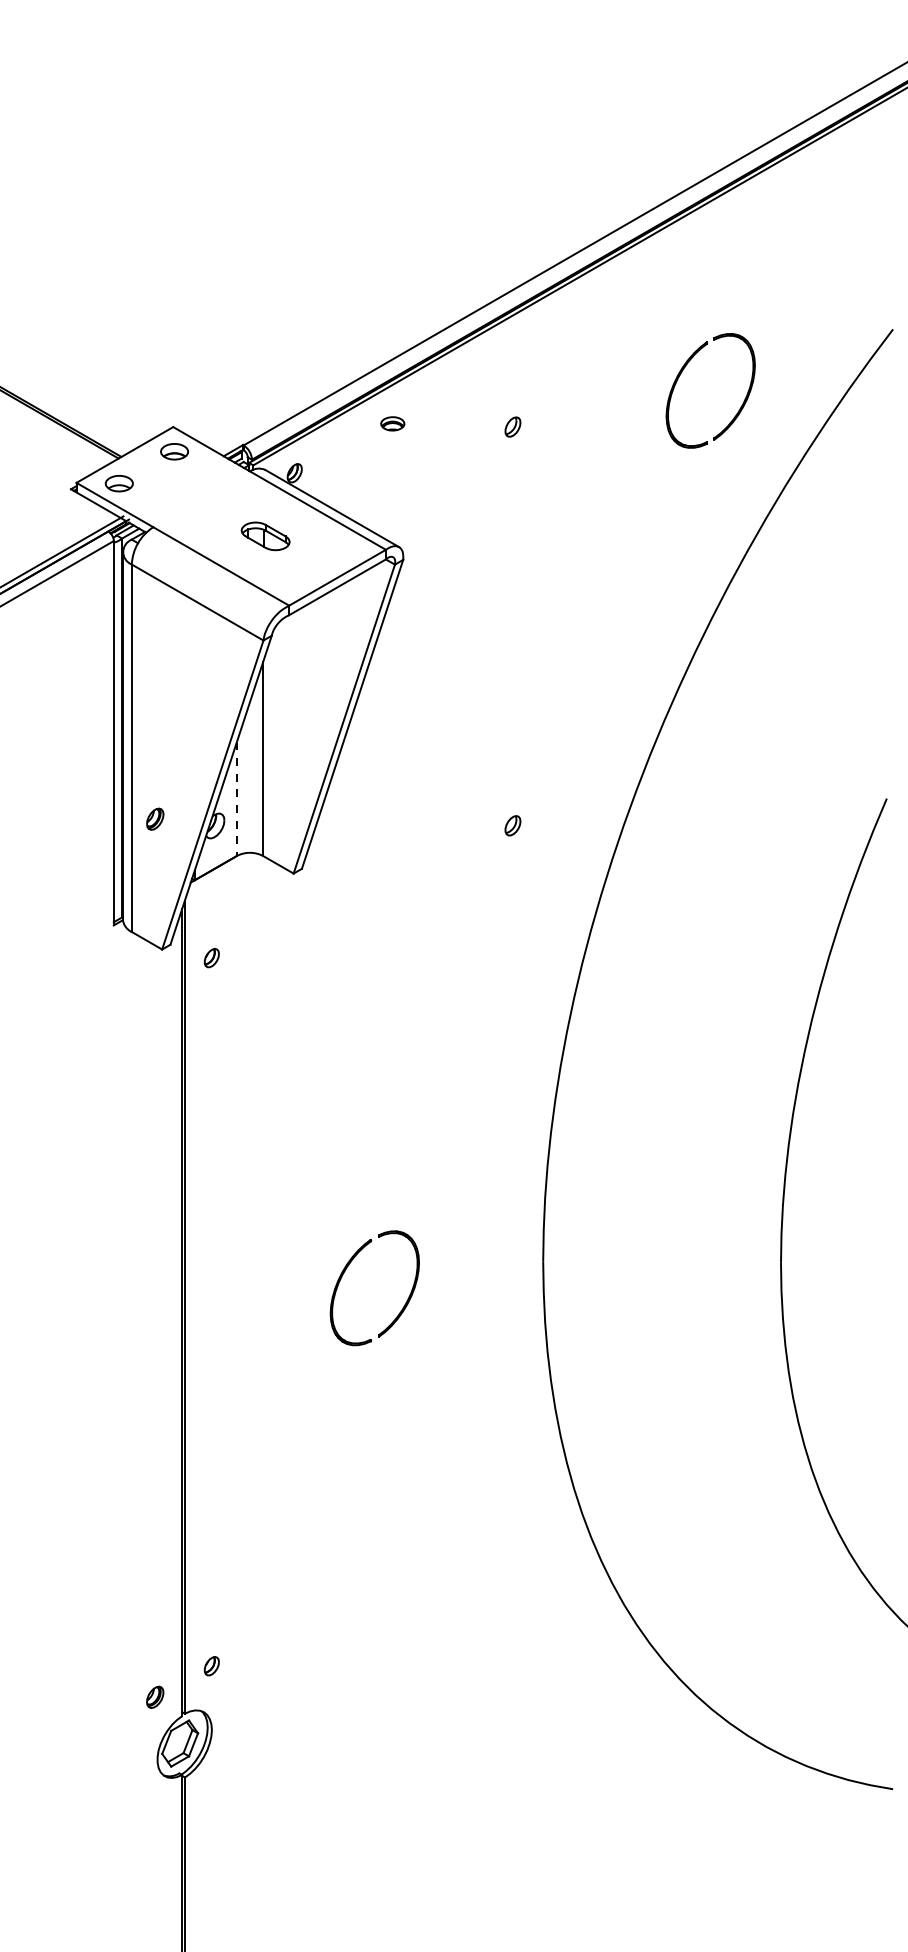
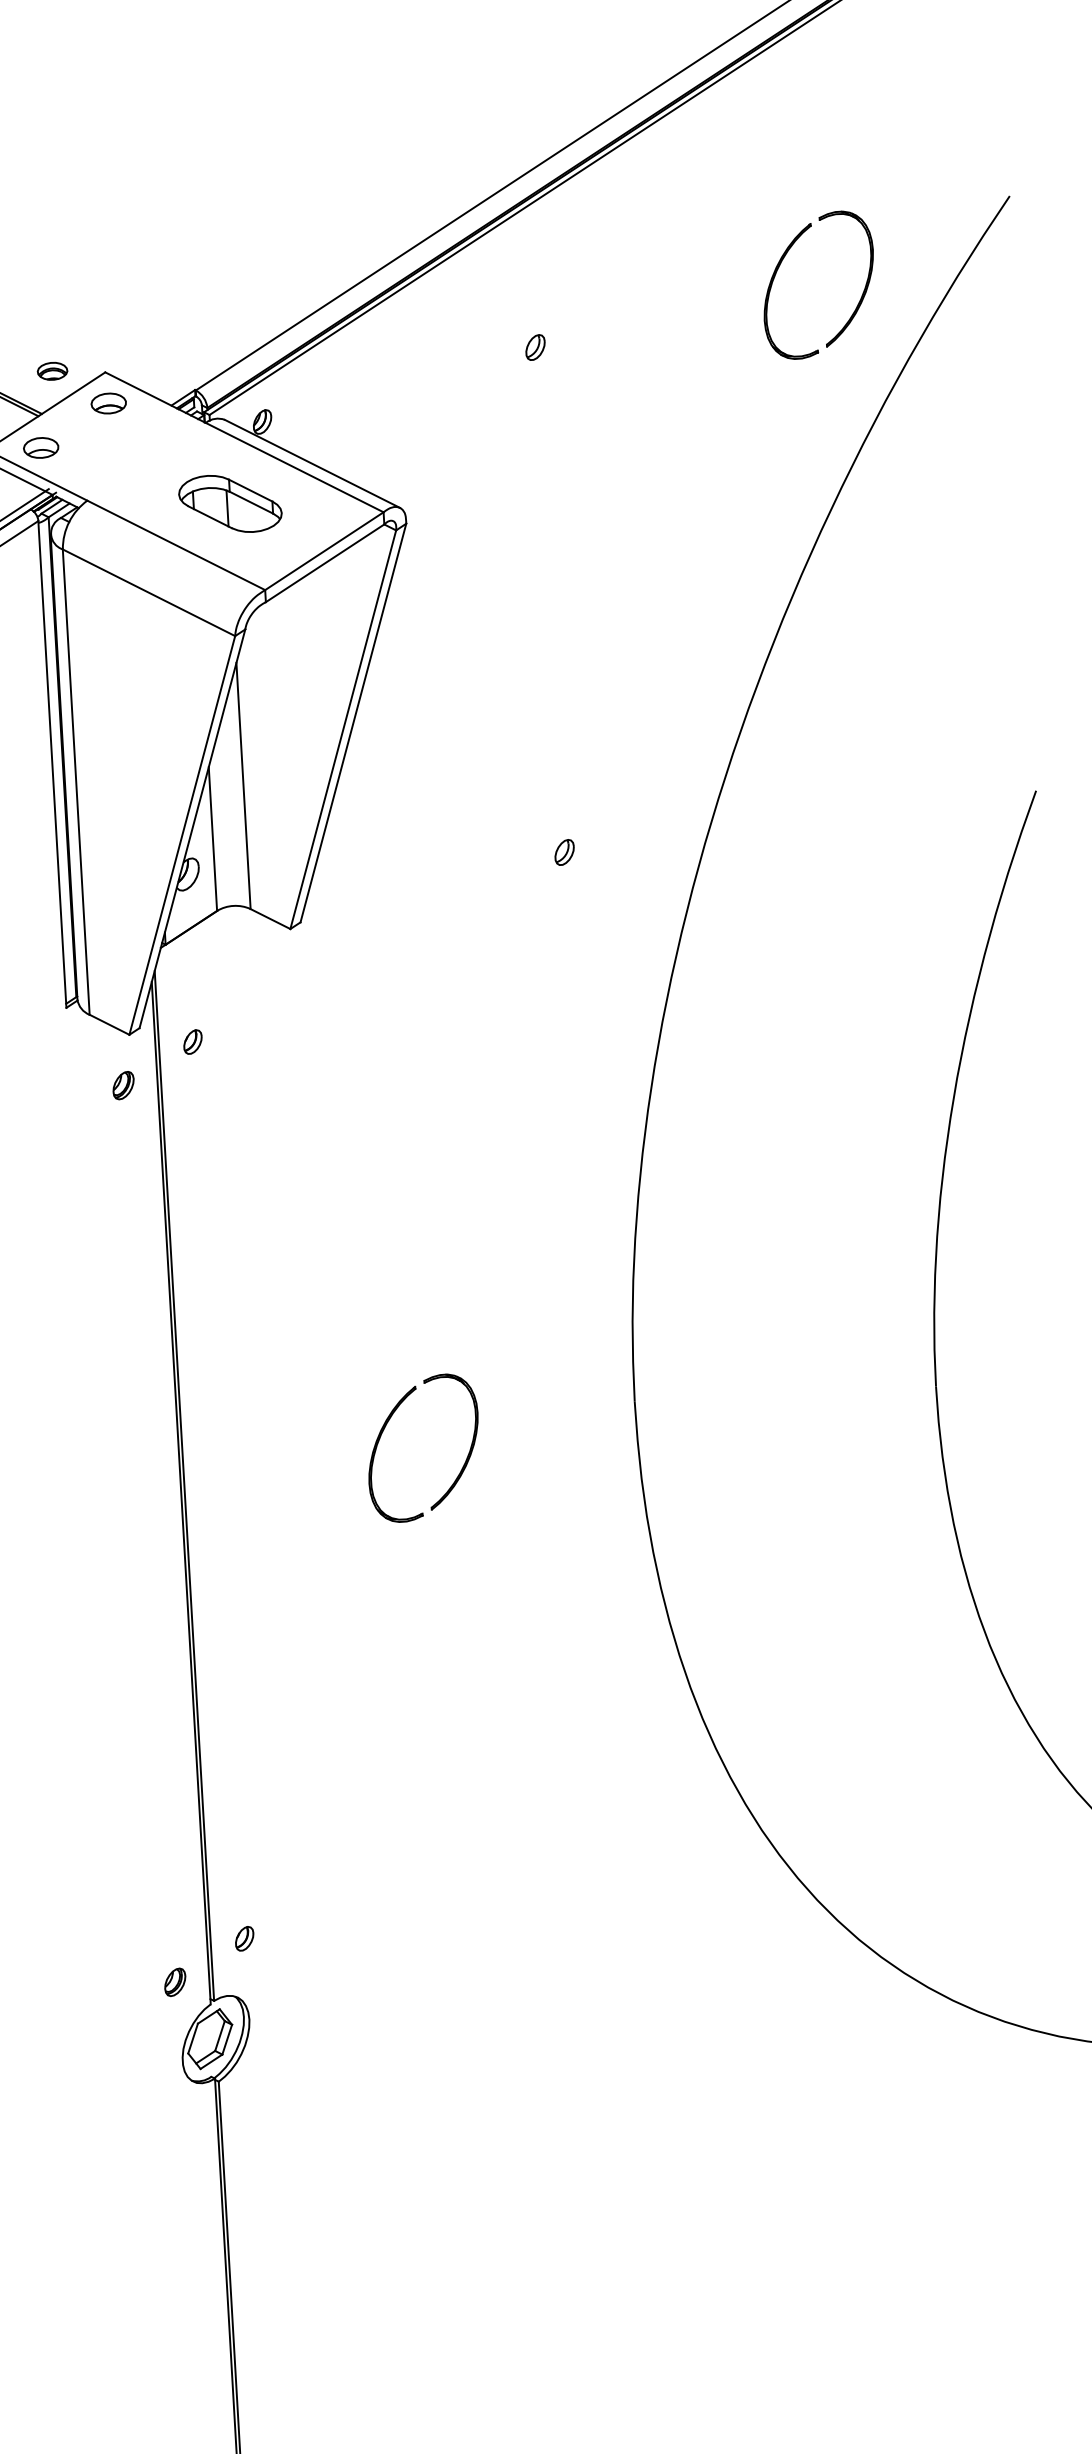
part: (681, 374) -> (780, 266), moved
part: (392, 423) -> (52, 370), moved
part: (265, 536) -> (230, 504), size x1.67
line: (236, 799) -> (212, 839), dashed -> solid
part: (155, 818) -> (123, 1084), moved

